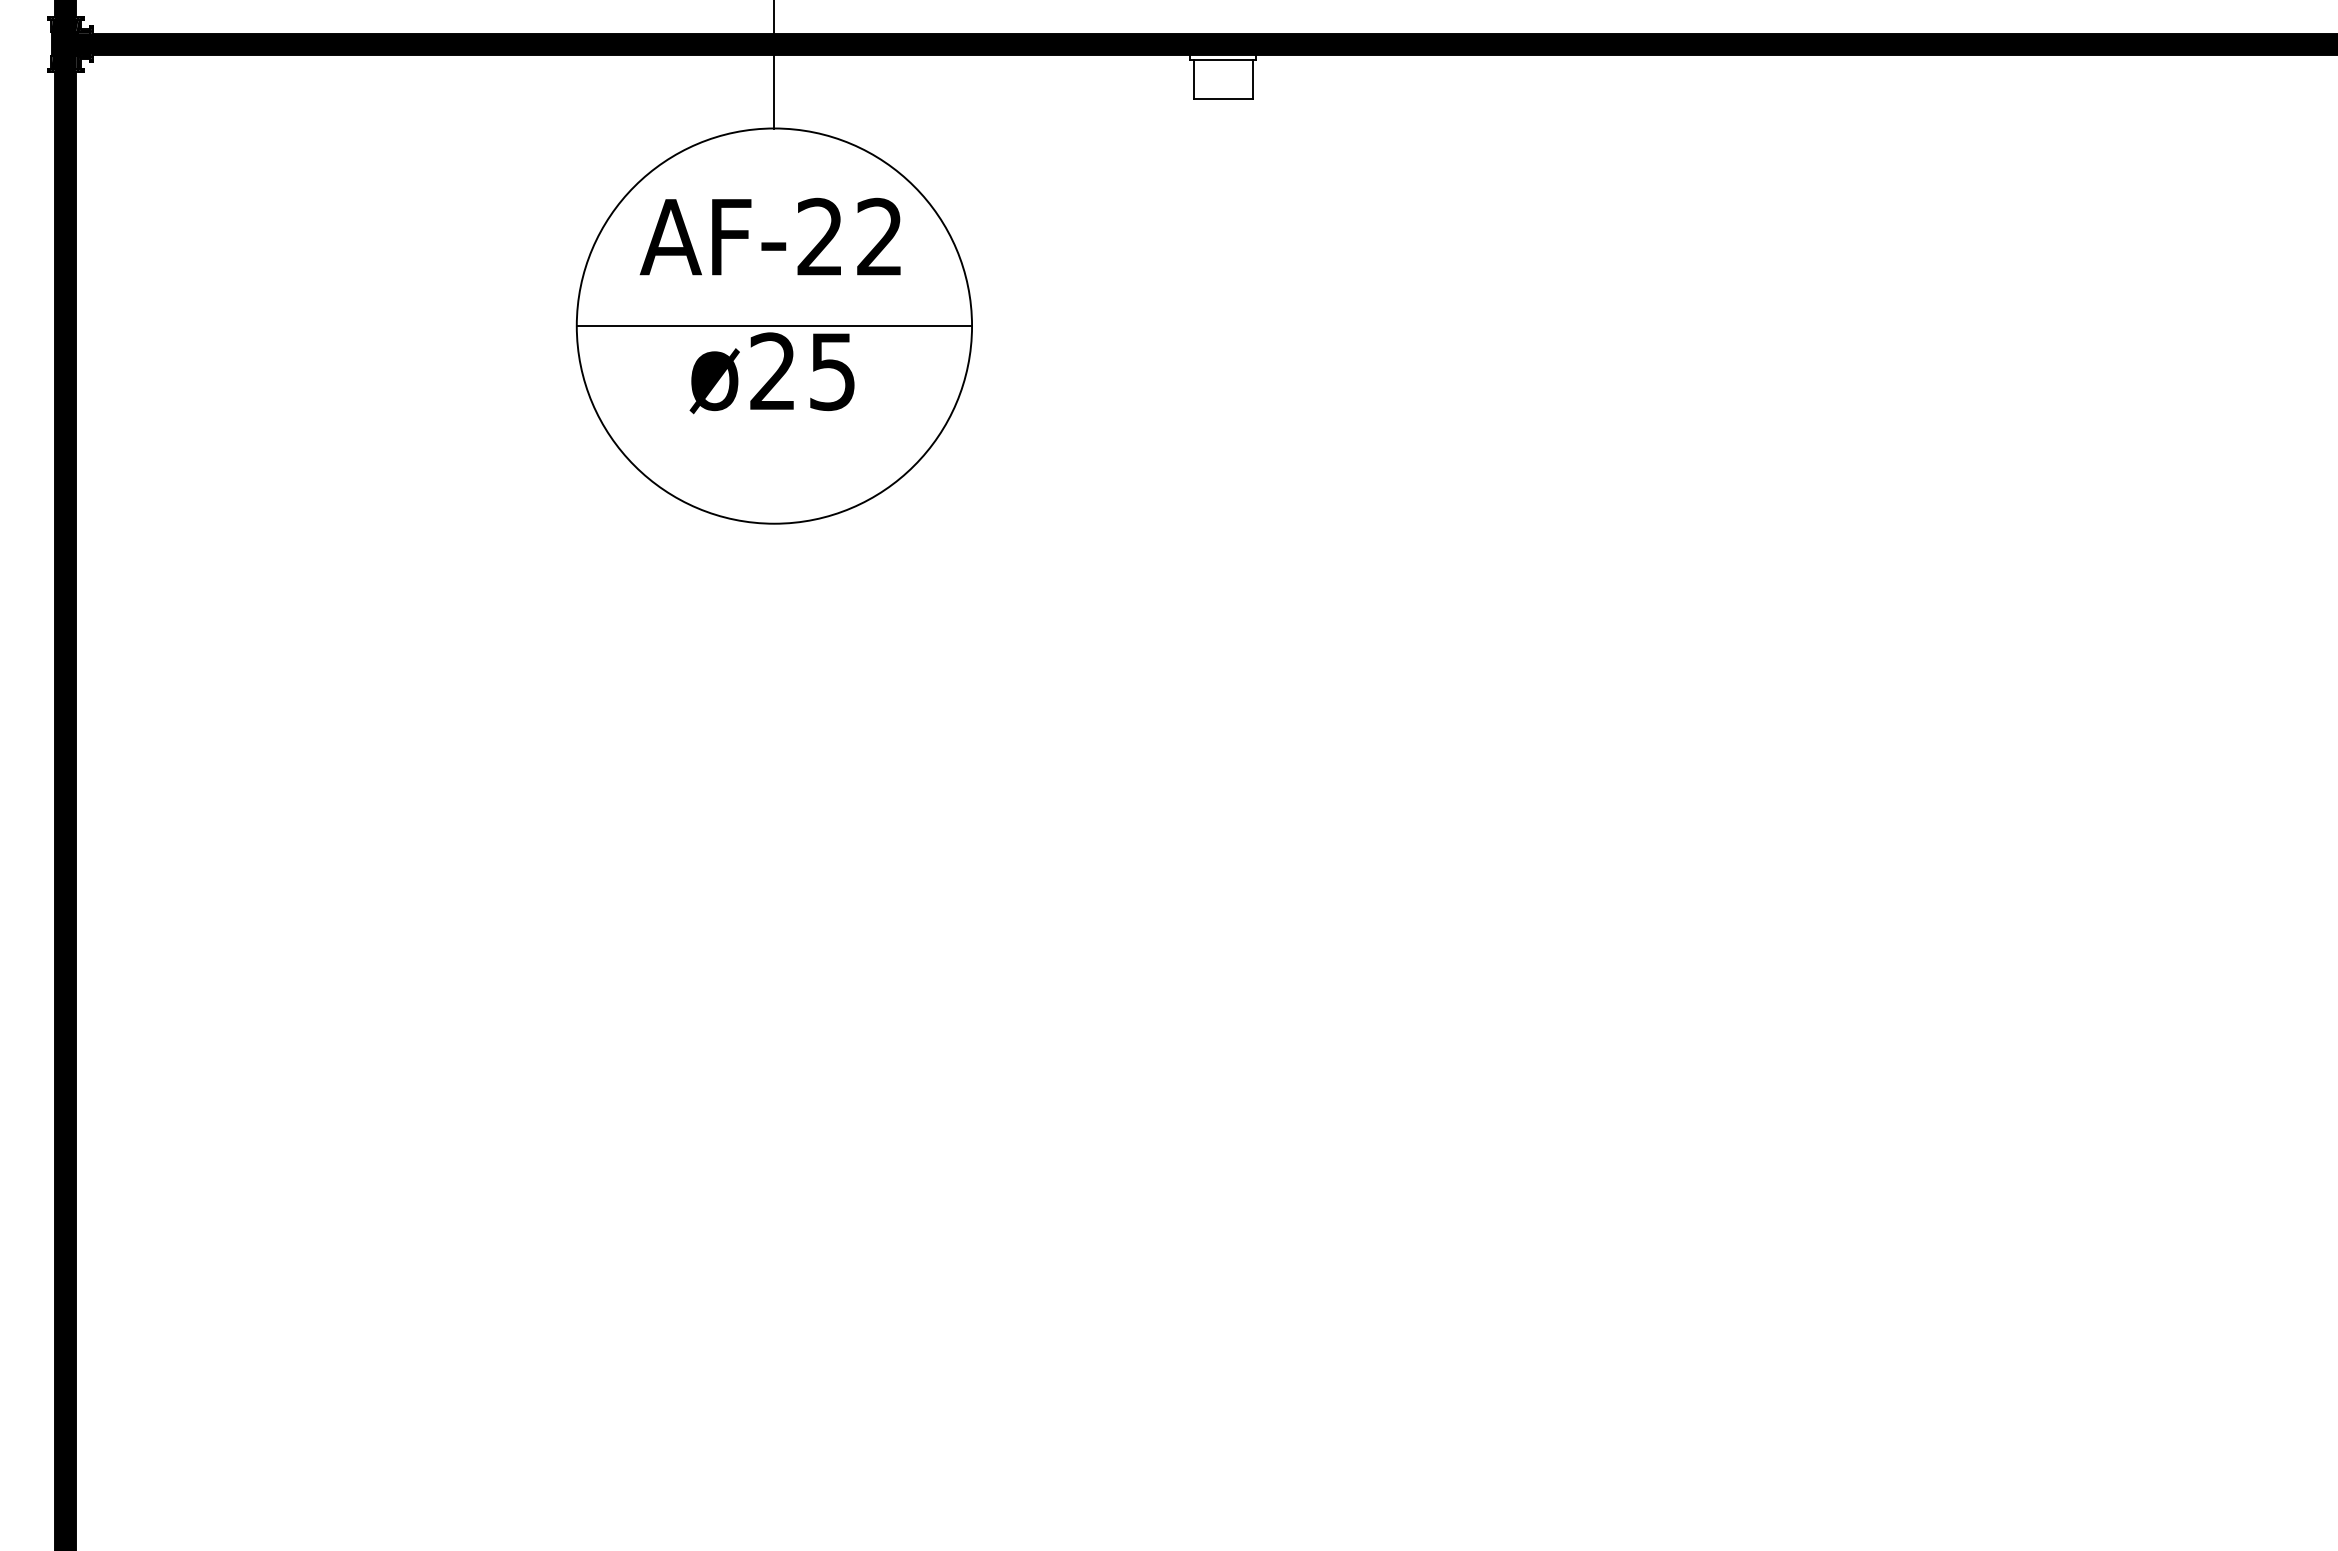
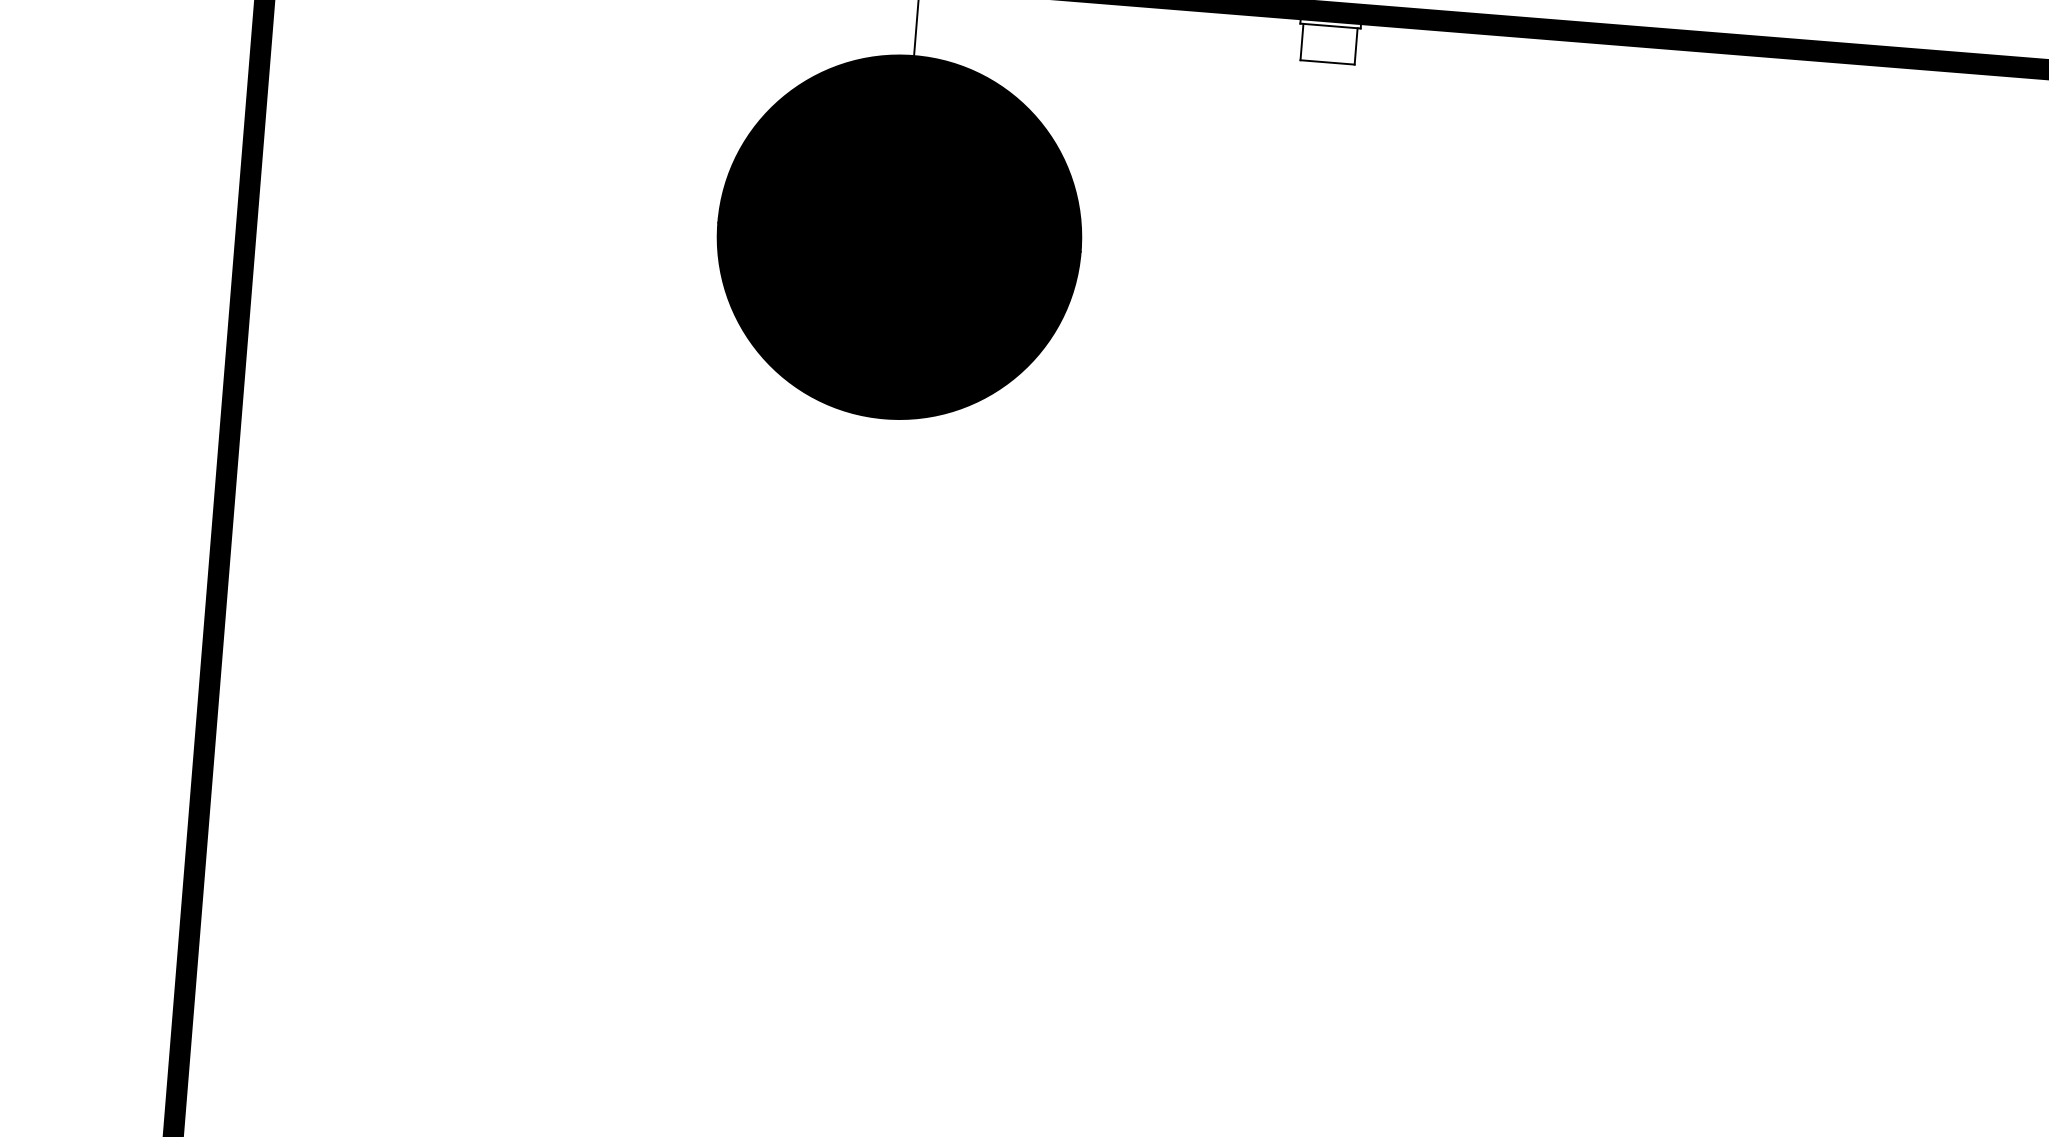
fill: (774, 325) -> (899, 236), added

